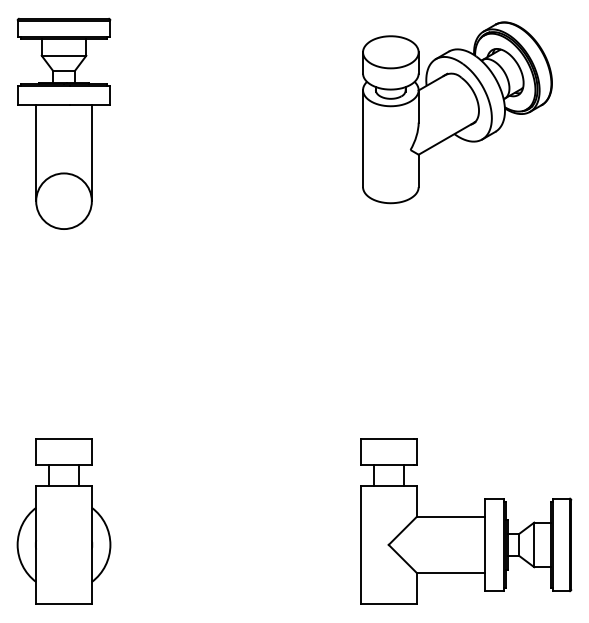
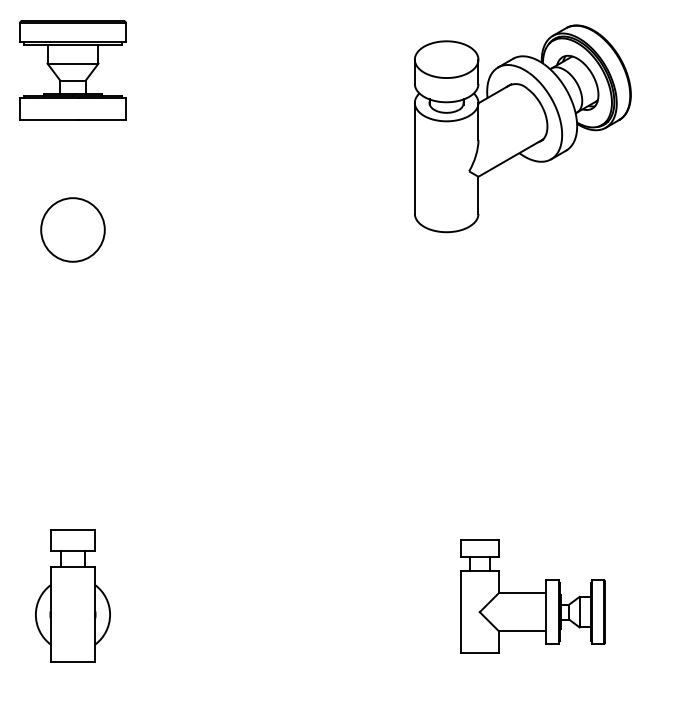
line: (36, 152) -> (41, 174), removed
line: (91, 152) -> (104, 174), removed
part: (63, 521) -> (72, 596), size x0.7
part: (466, 521) -> (533, 596), size x0.6

